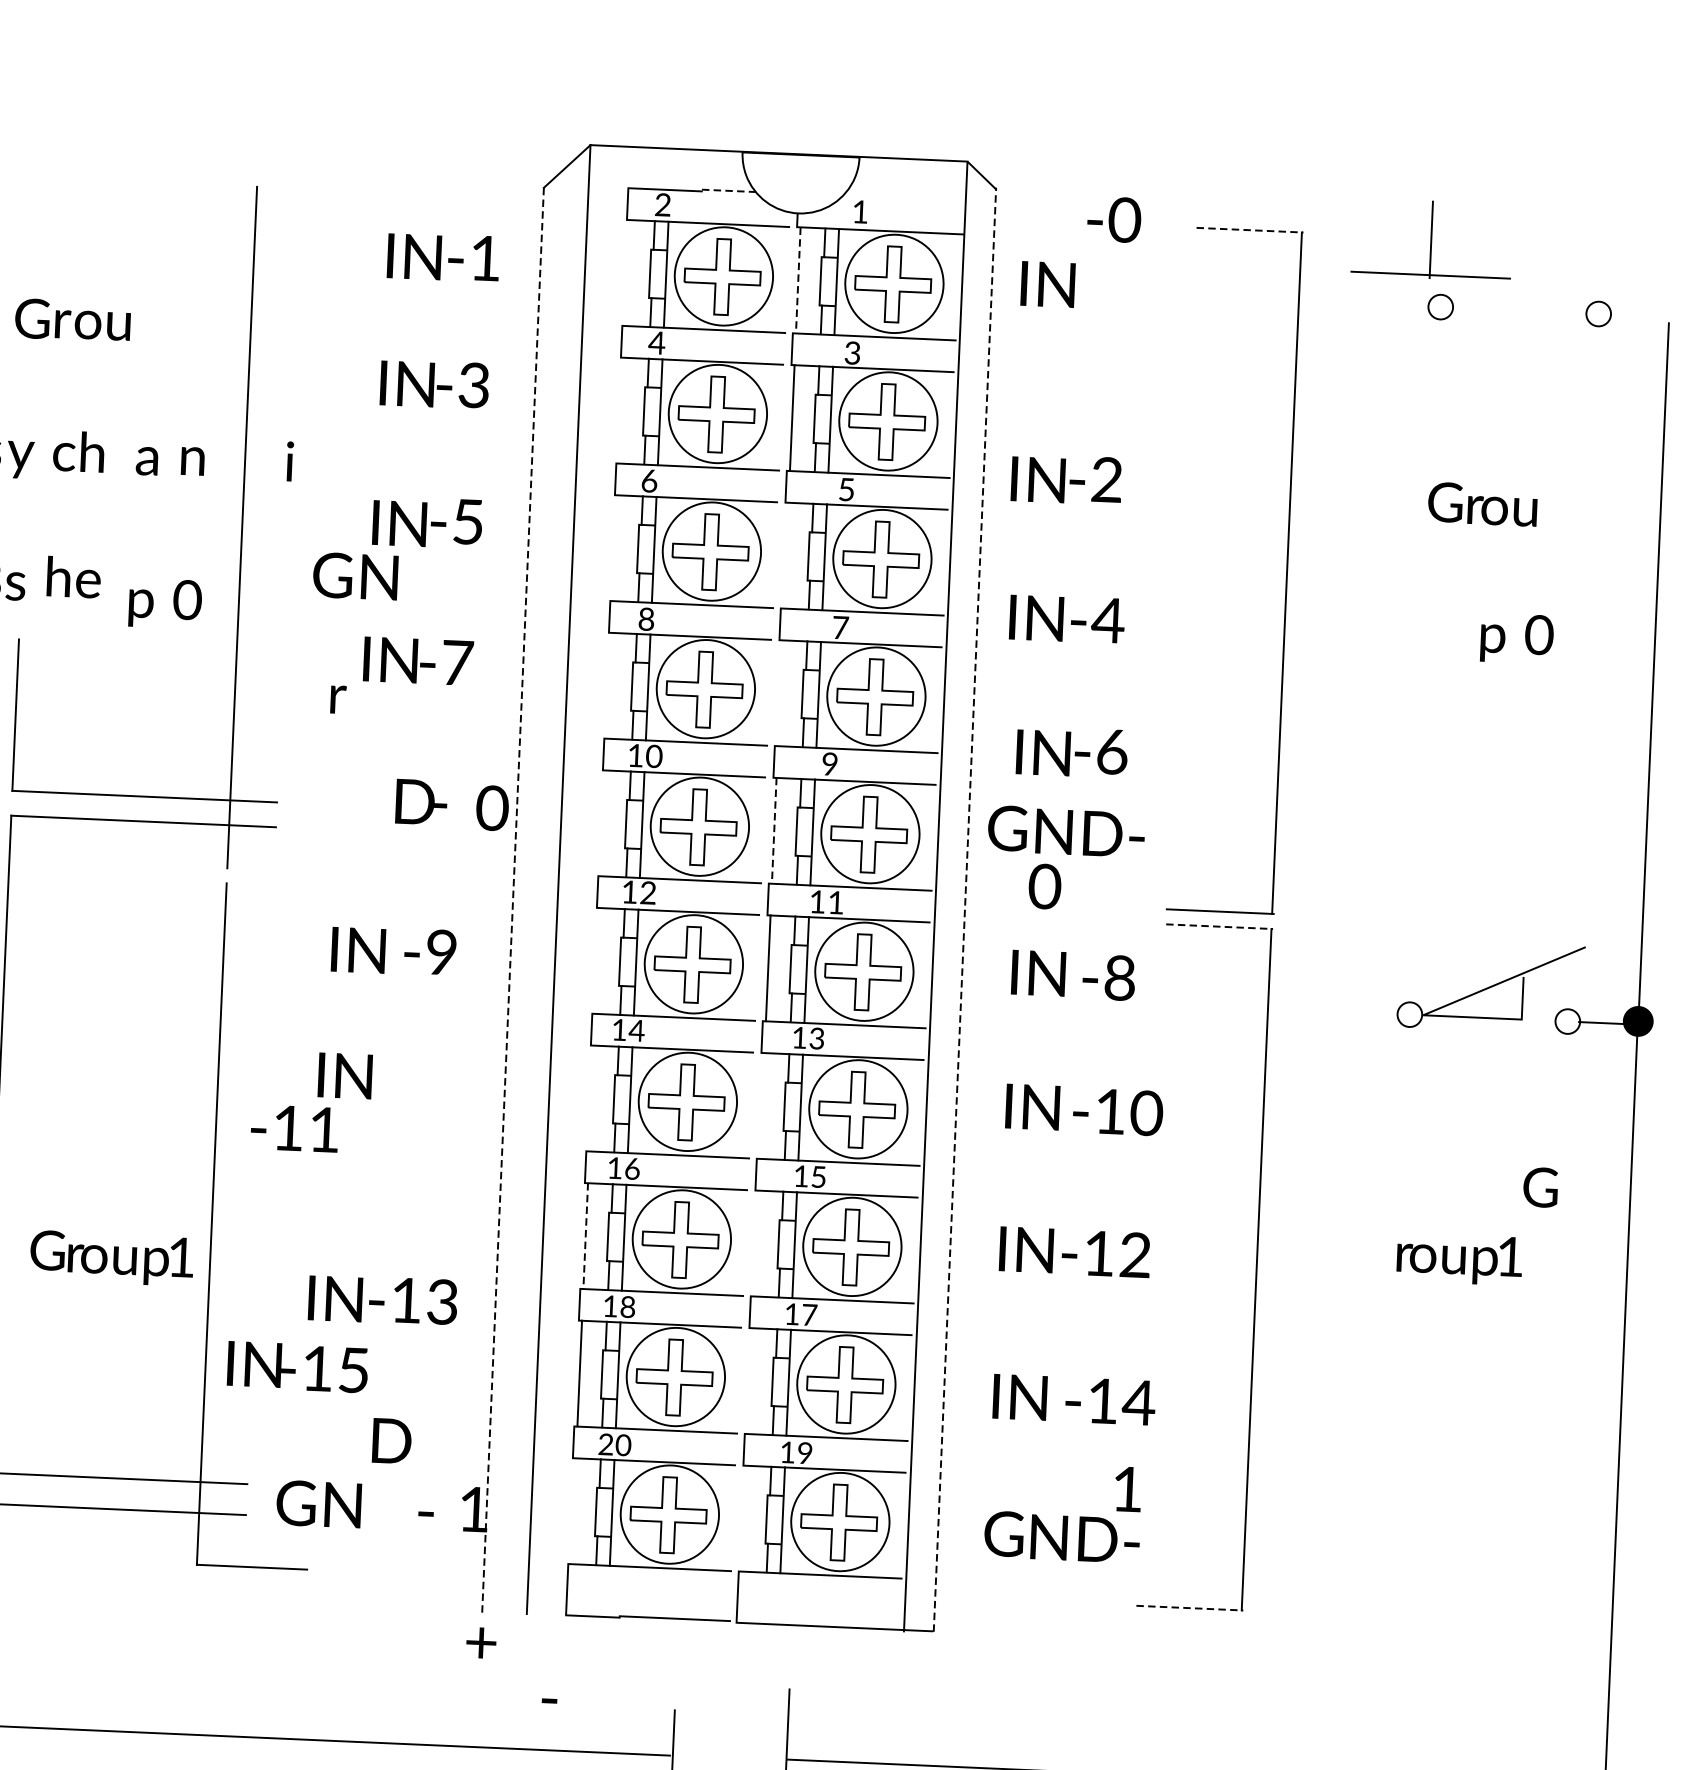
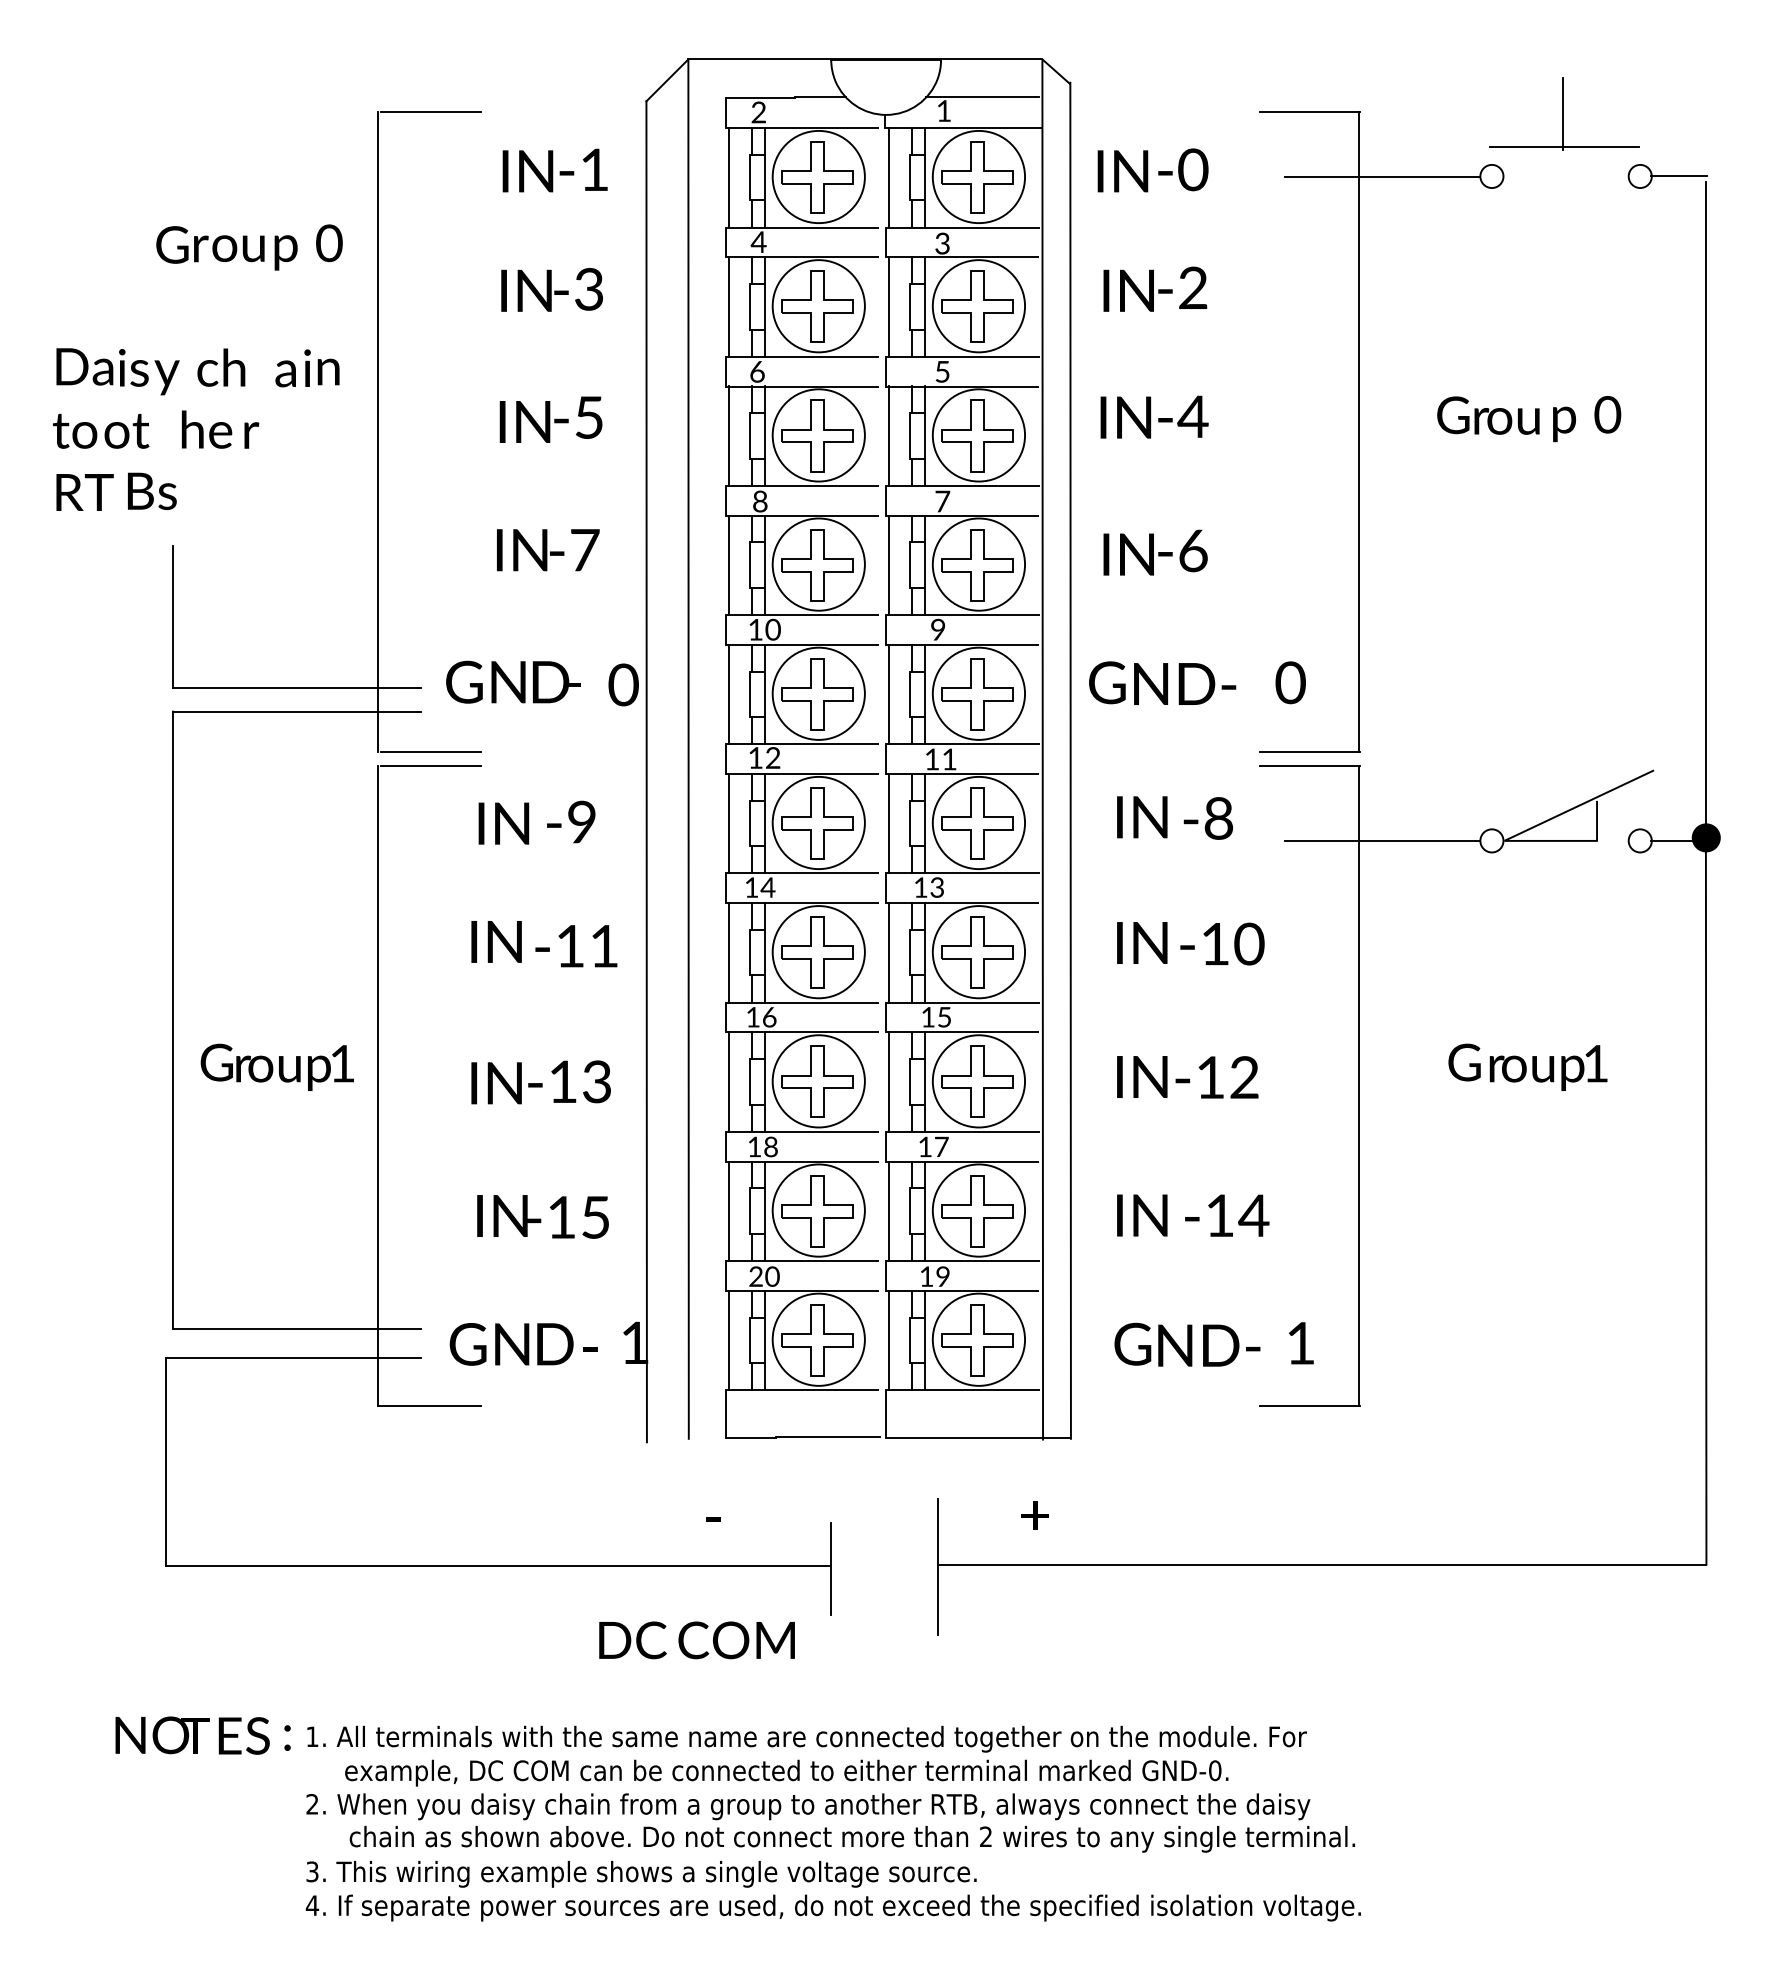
line: (313, 189) -> (430, 112), added
line: (729, 190) -> (820, 96), dashed -> solid
line: (901, 198) -> (982, 96), added
text: (1114, 219) -> (1183, 169), moved
line: (1250, 230) -> (1310, 112), dashed -> solid
part: (1432, 239) -> (1564, 113), moved
line: (627, 272) -> (728, 177), added
line: (798, 280) -> (888, 177), dashed -> solid
line: (1323, 302) -> (1381, 176), added
line: (1639, 315) -> (1678, 176), added
line: (621, 410) -> (728, 306), added
text: (289, 460) -> (307, 367), moved
text: (1066, 478) -> (1155, 288), moved
text: (1482, 504) -> (1488, 415), moved
line: (615, 547) -> (728, 435), added
line: (786, 554) -> (888, 435), added
text: (355, 575) -> (485, 681), moved
text: (73, 577) -> (206, 429), moved
text: (165, 603) -> (308, 247), moved
text: (1067, 618) -> (1154, 416), moved
text: (1517, 639) -> (1587, 419), moved
line: (609, 685) -> (728, 565), added
line: (780, 693) -> (888, 565), added
text: (338, 699) -> (251, 435), moved
text: (1071, 751) -> (1155, 552), moved
line: (603, 823) -> (728, 694), added
line: (774, 830) -> (888, 694), dashed -> solid
line: (283, 871) -> (430, 752), added
line: (283, 886) -> (430, 766), added
text: (1044, 886) -> (1290, 682), moved
line: (512, 902) -> (646, 772), dashed -> solid
line: (964, 909) -> (1070, 760), dashed -> solid
line: (1220, 927) -> (1310, 766), dashed -> solid
line: (597, 960) -> (728, 823), added
line: (1292, 1009) -> (1381, 840), added
line: (591, 1098) -> (728, 952), added
line: (762, 1105) -> (888, 952), added
text: (294, 1128) -> (576, 946), moved
text: (1540, 1187) -> (1464, 1062), moved
line: (585, 1236) -> (728, 1082), dashed -> solid
line: (756, 1242) -> (888, 1081), added
text: (111, 1257) -> (276, 1066), moved
text: (382, 1300) -> (540, 1082), moved
text: (297, 1366) -> (542, 1216), moved
line: (750, 1380) -> (888, 1210), added
text: (392, 1441) -> (555, 1344), moved
text: (1128, 1489) -> (1301, 1343), moved
line: (573, 1511) -> (728, 1340), added
line: (744, 1518) -> (888, 1340), added
line: (1190, 1608) -> (1310, 1406), dashed -> solid
text: (480, 1642) -> (1034, 1515), moved

